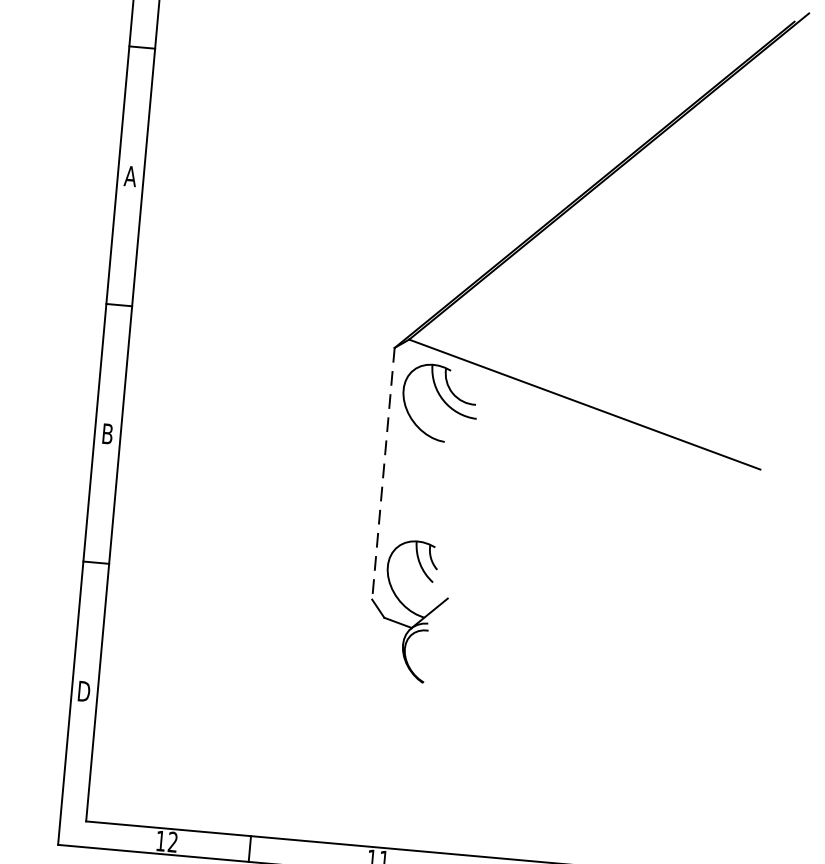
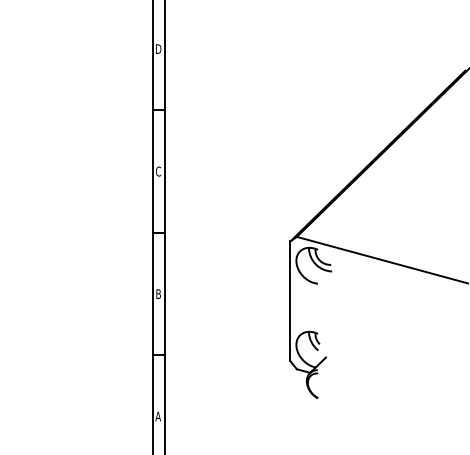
text: (130, 176) -> (158, 171), A -> C
line: (383, 474) -> (290, 301), dashed -> solid
text: (84, 691) -> (158, 416), D -> A

